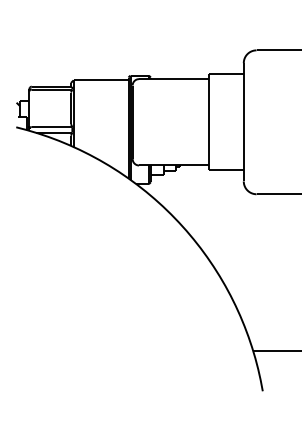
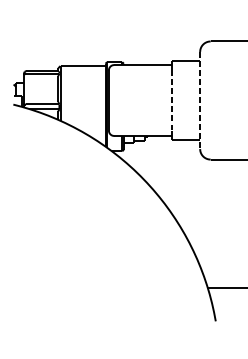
line: (209, 122) -> (172, 100), solid -> dashed
line: (243, 122) -> (199, 100), solid -> dashed

